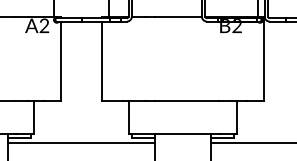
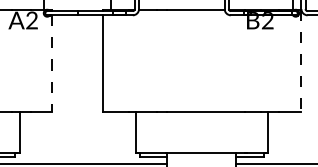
line: (264, 58) -> (301, 60), solid -> dashed
line: (60, 61) -> (51, 64), solid -> dashed

